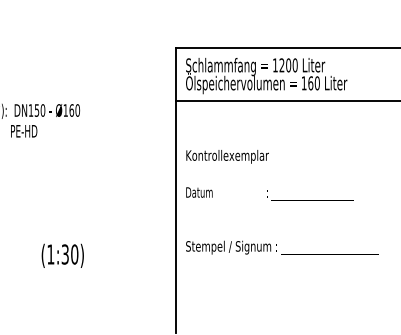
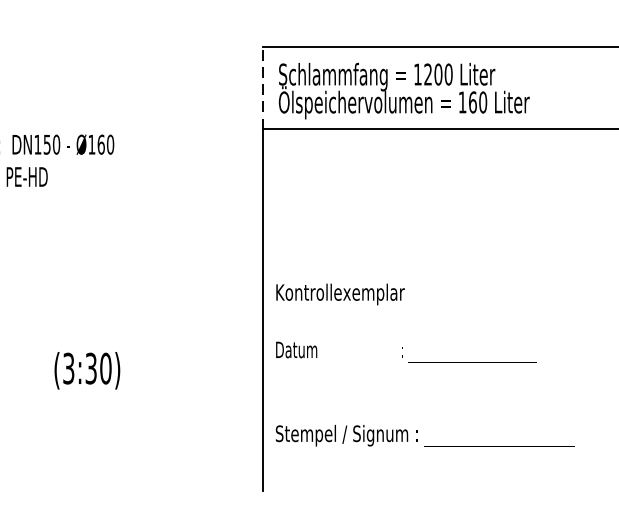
line: (175, 74) -> (262, 88), solid -> dashed
text: (282, 202) -> (425, 365), moved
text: (50, 254) -> (68, 368), (1:30) -> (3:30)

